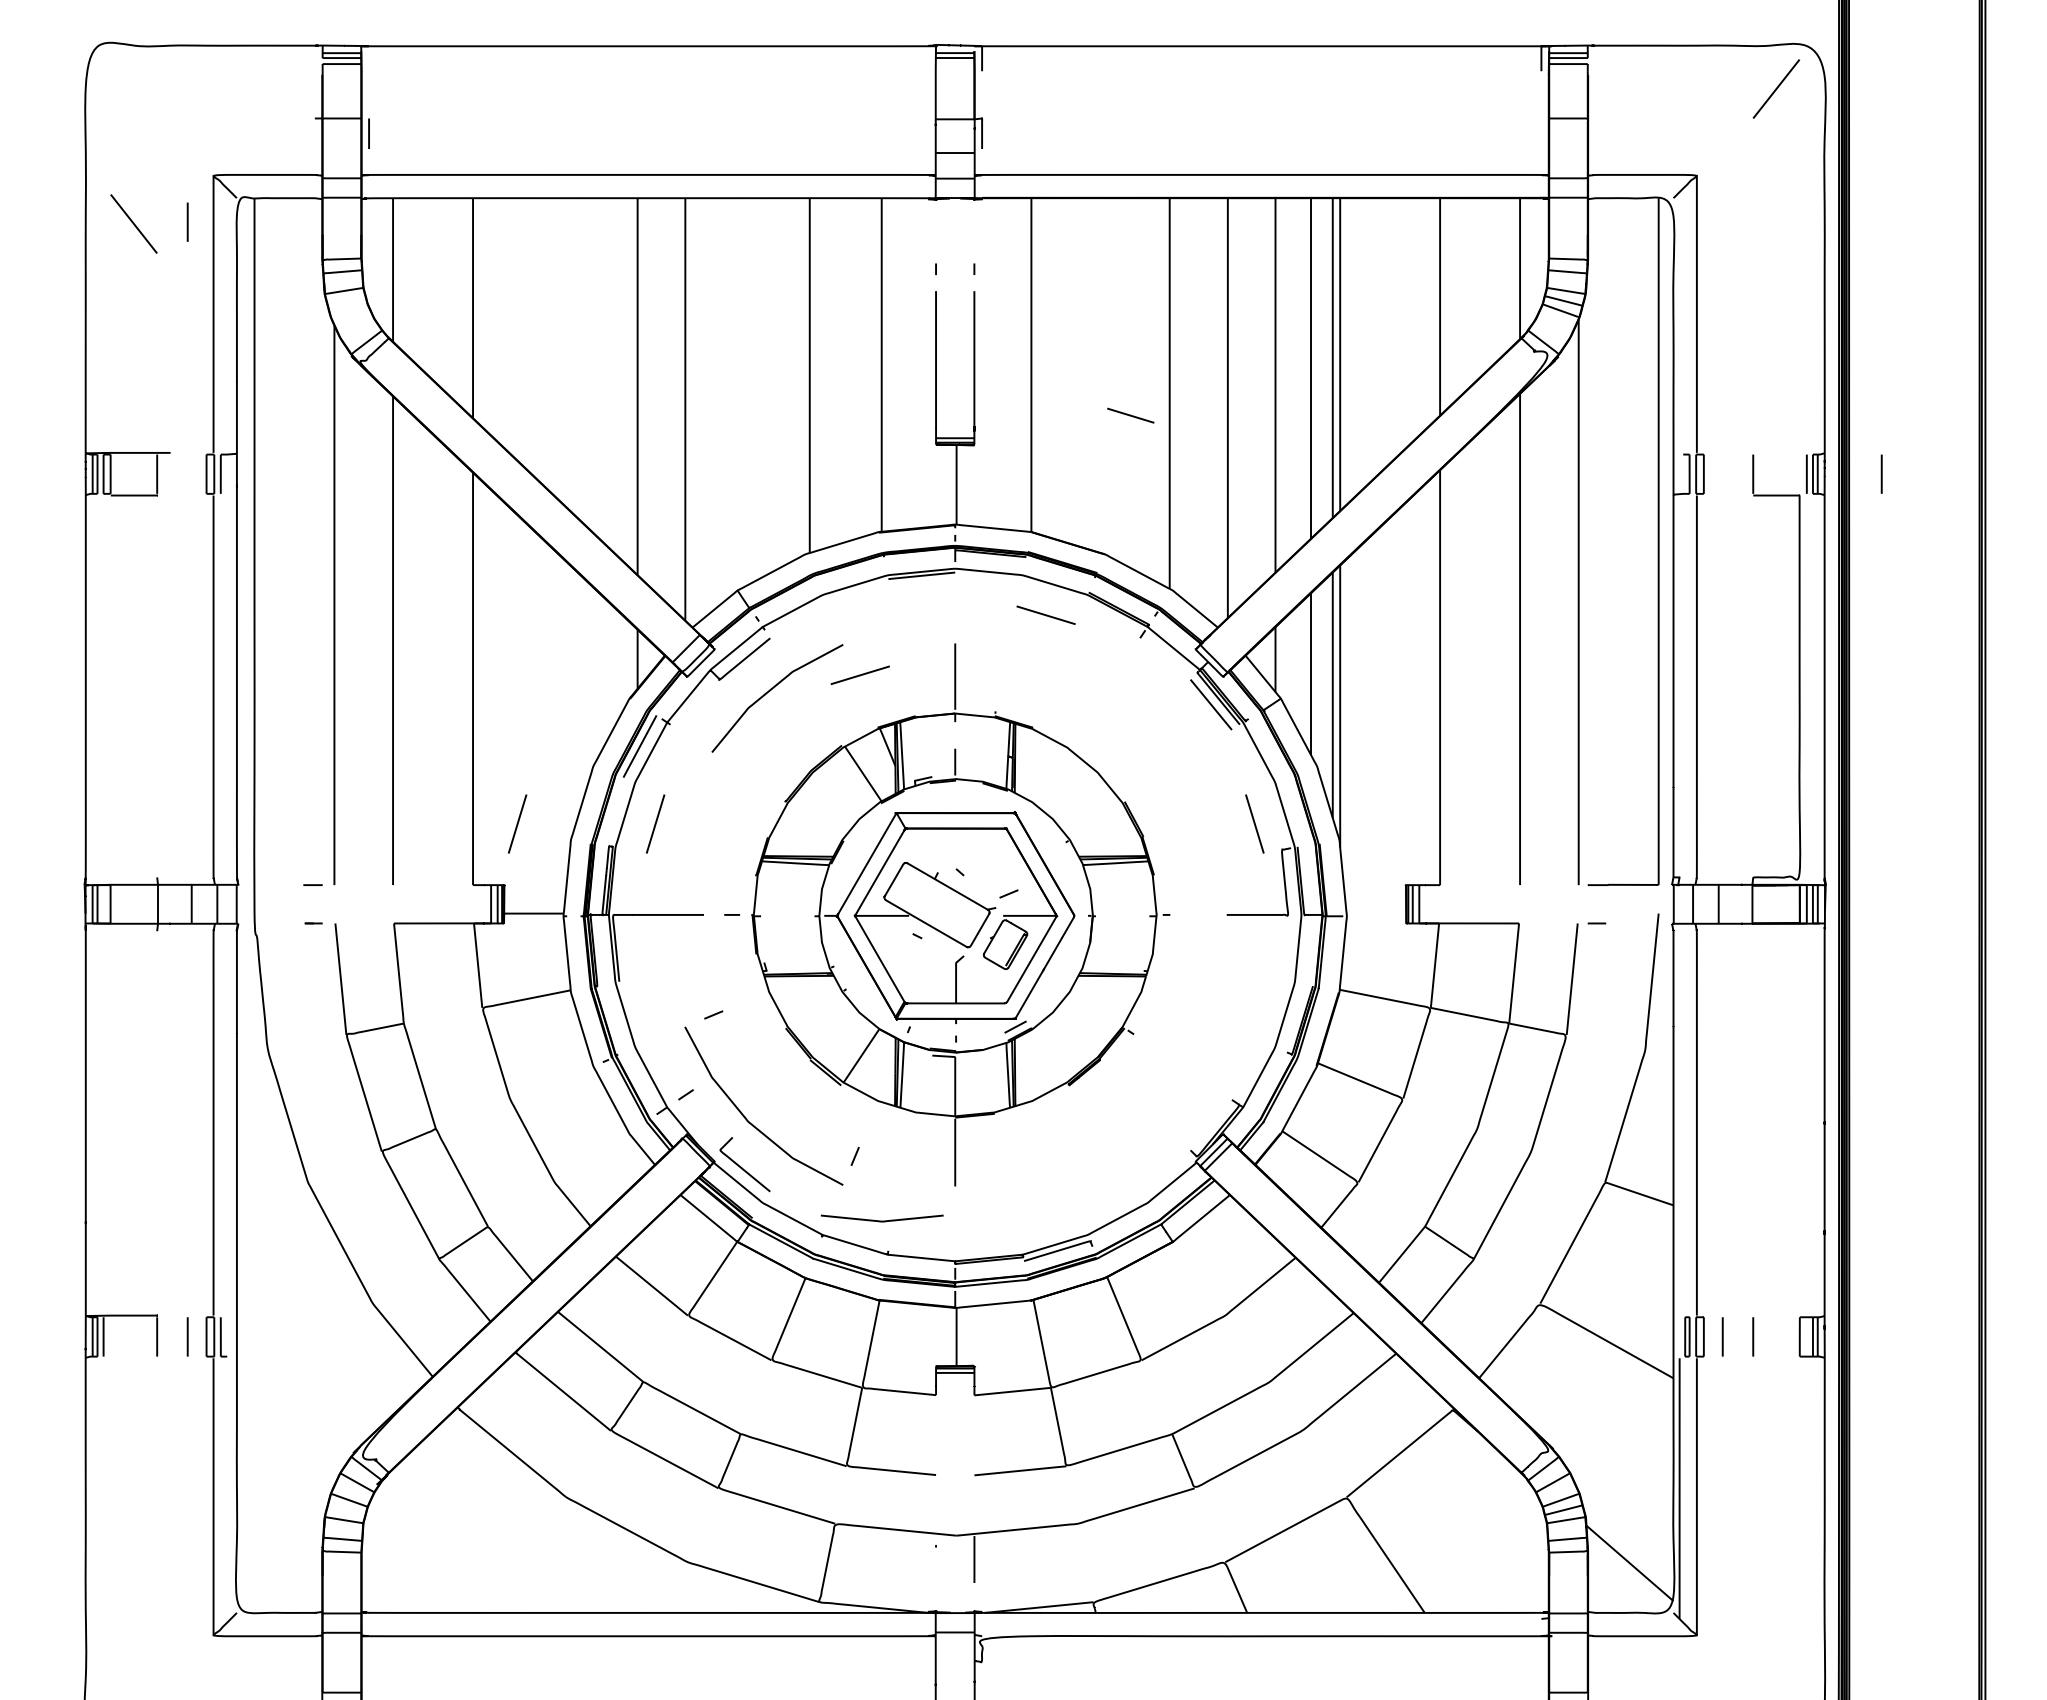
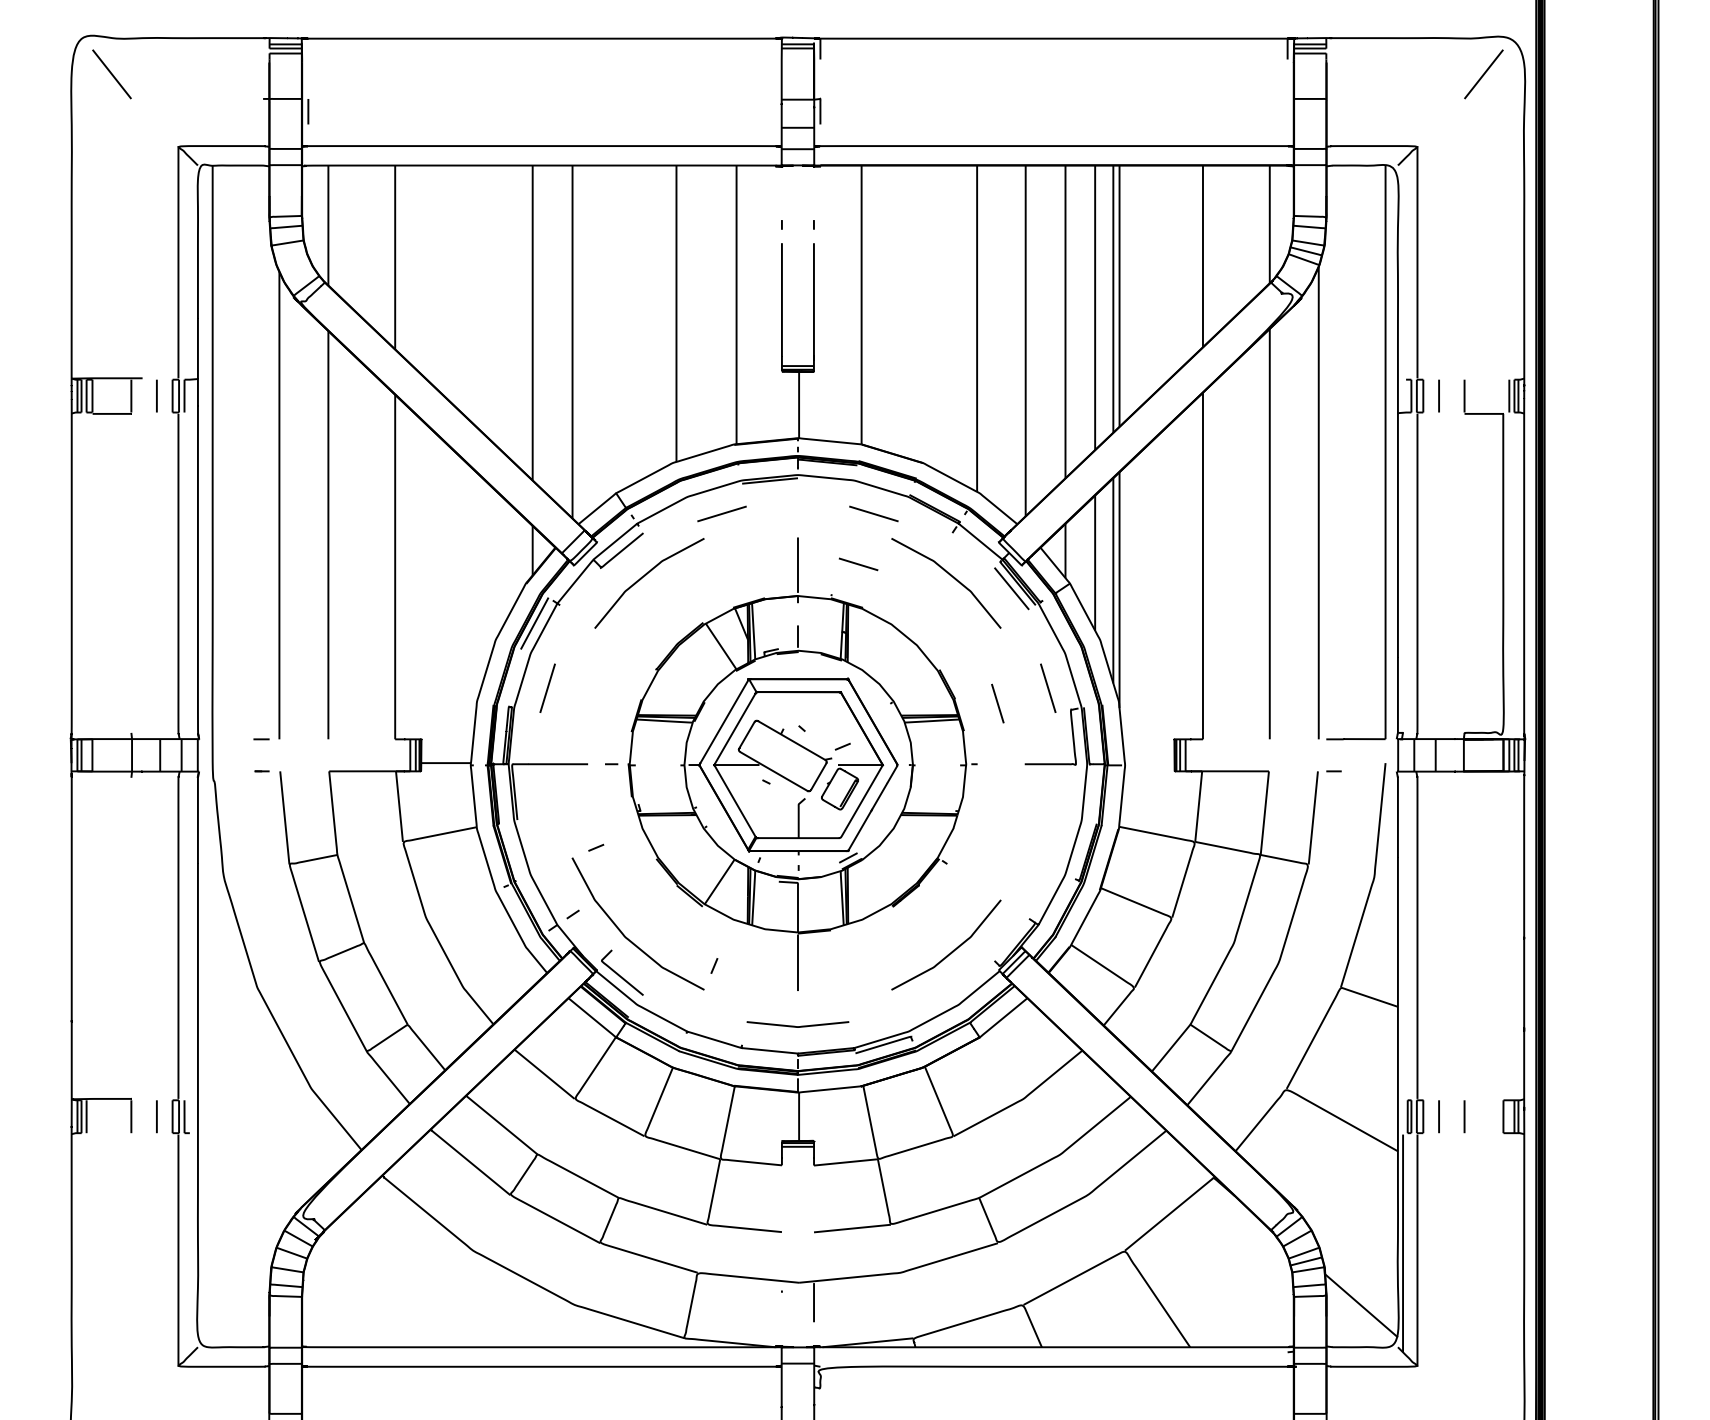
line: (187, 221) -> (156, 395), moved
line: (133, 223) -> (111, 73), moved
line: (1130, 415) -> (858, 564), moved
line: (1881, 473) -> (1438, 395), moved
line: (859, 674) -> (721, 513), moved
curve: (1138, 690) -> (951, 576), added
line: (517, 823) -> (432, 687), removed
line: (1194, 841) -> (997, 702), added
curve: (1138, 1139) -> (951, 951), added
curve: (881, 1220) -> (797, 1026), moved

